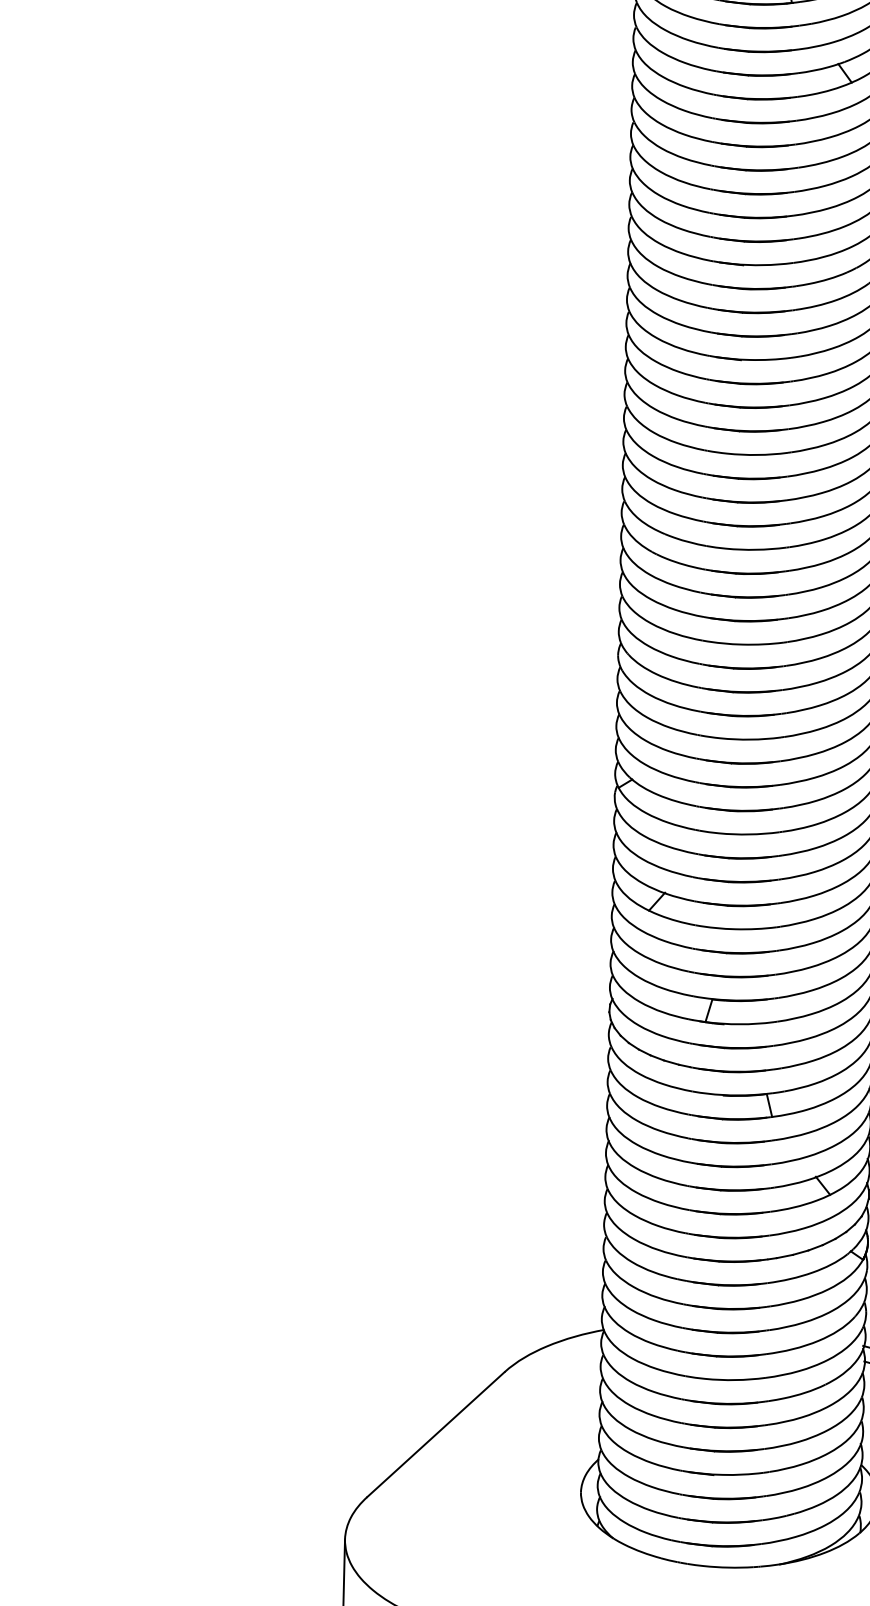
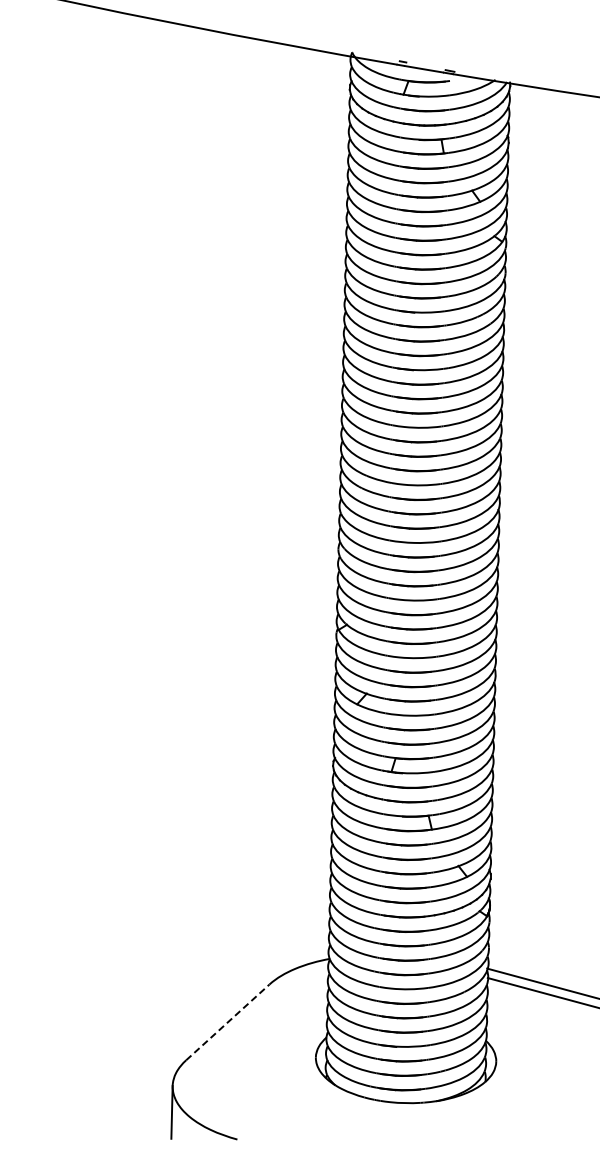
line: (437, 1434) -> (228, 1022), solid -> dashed

